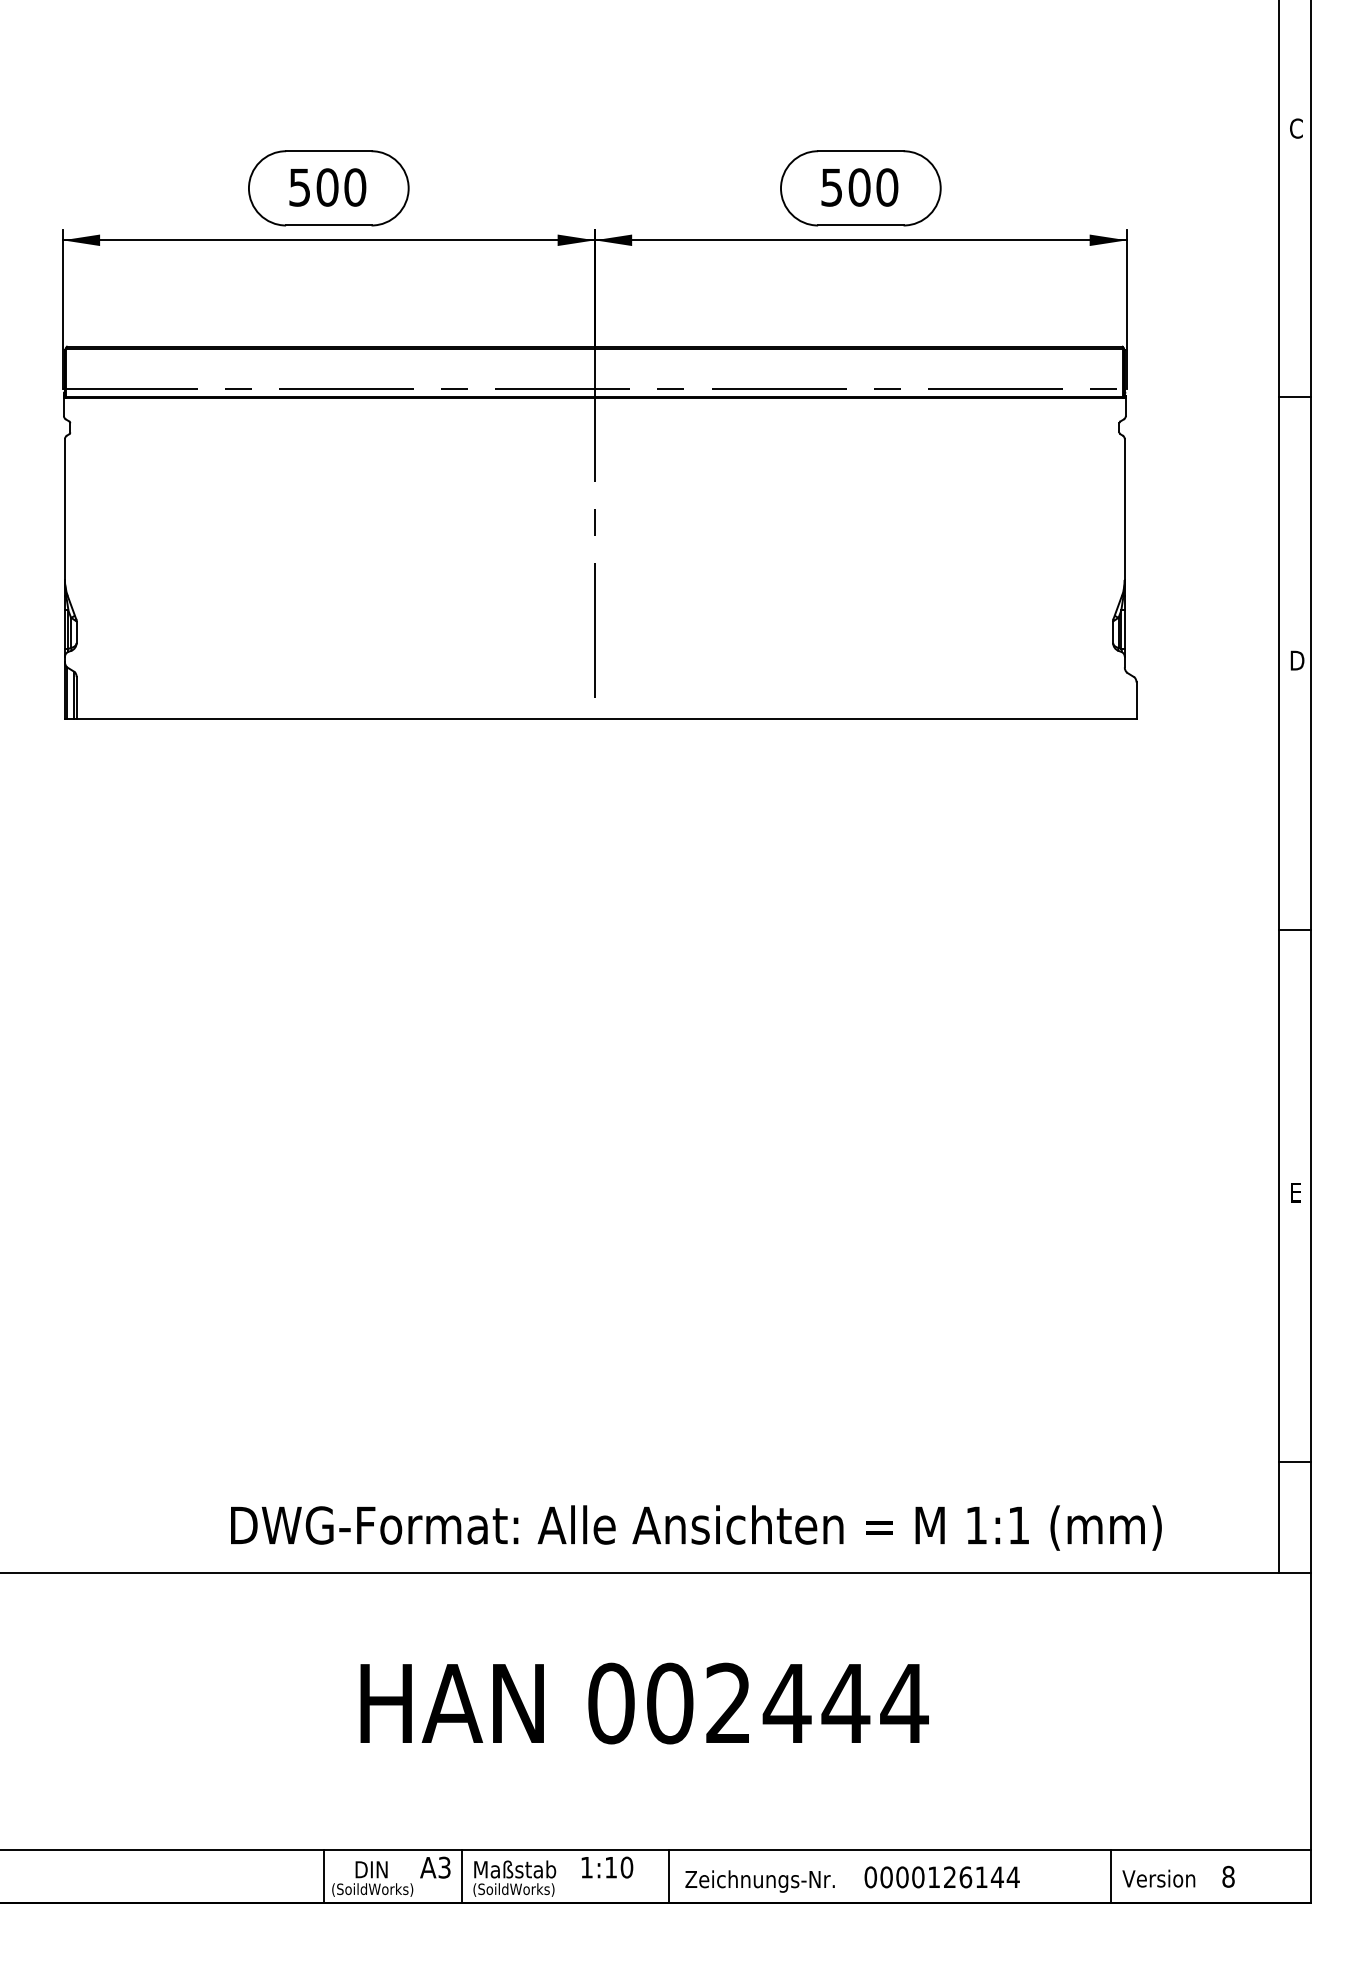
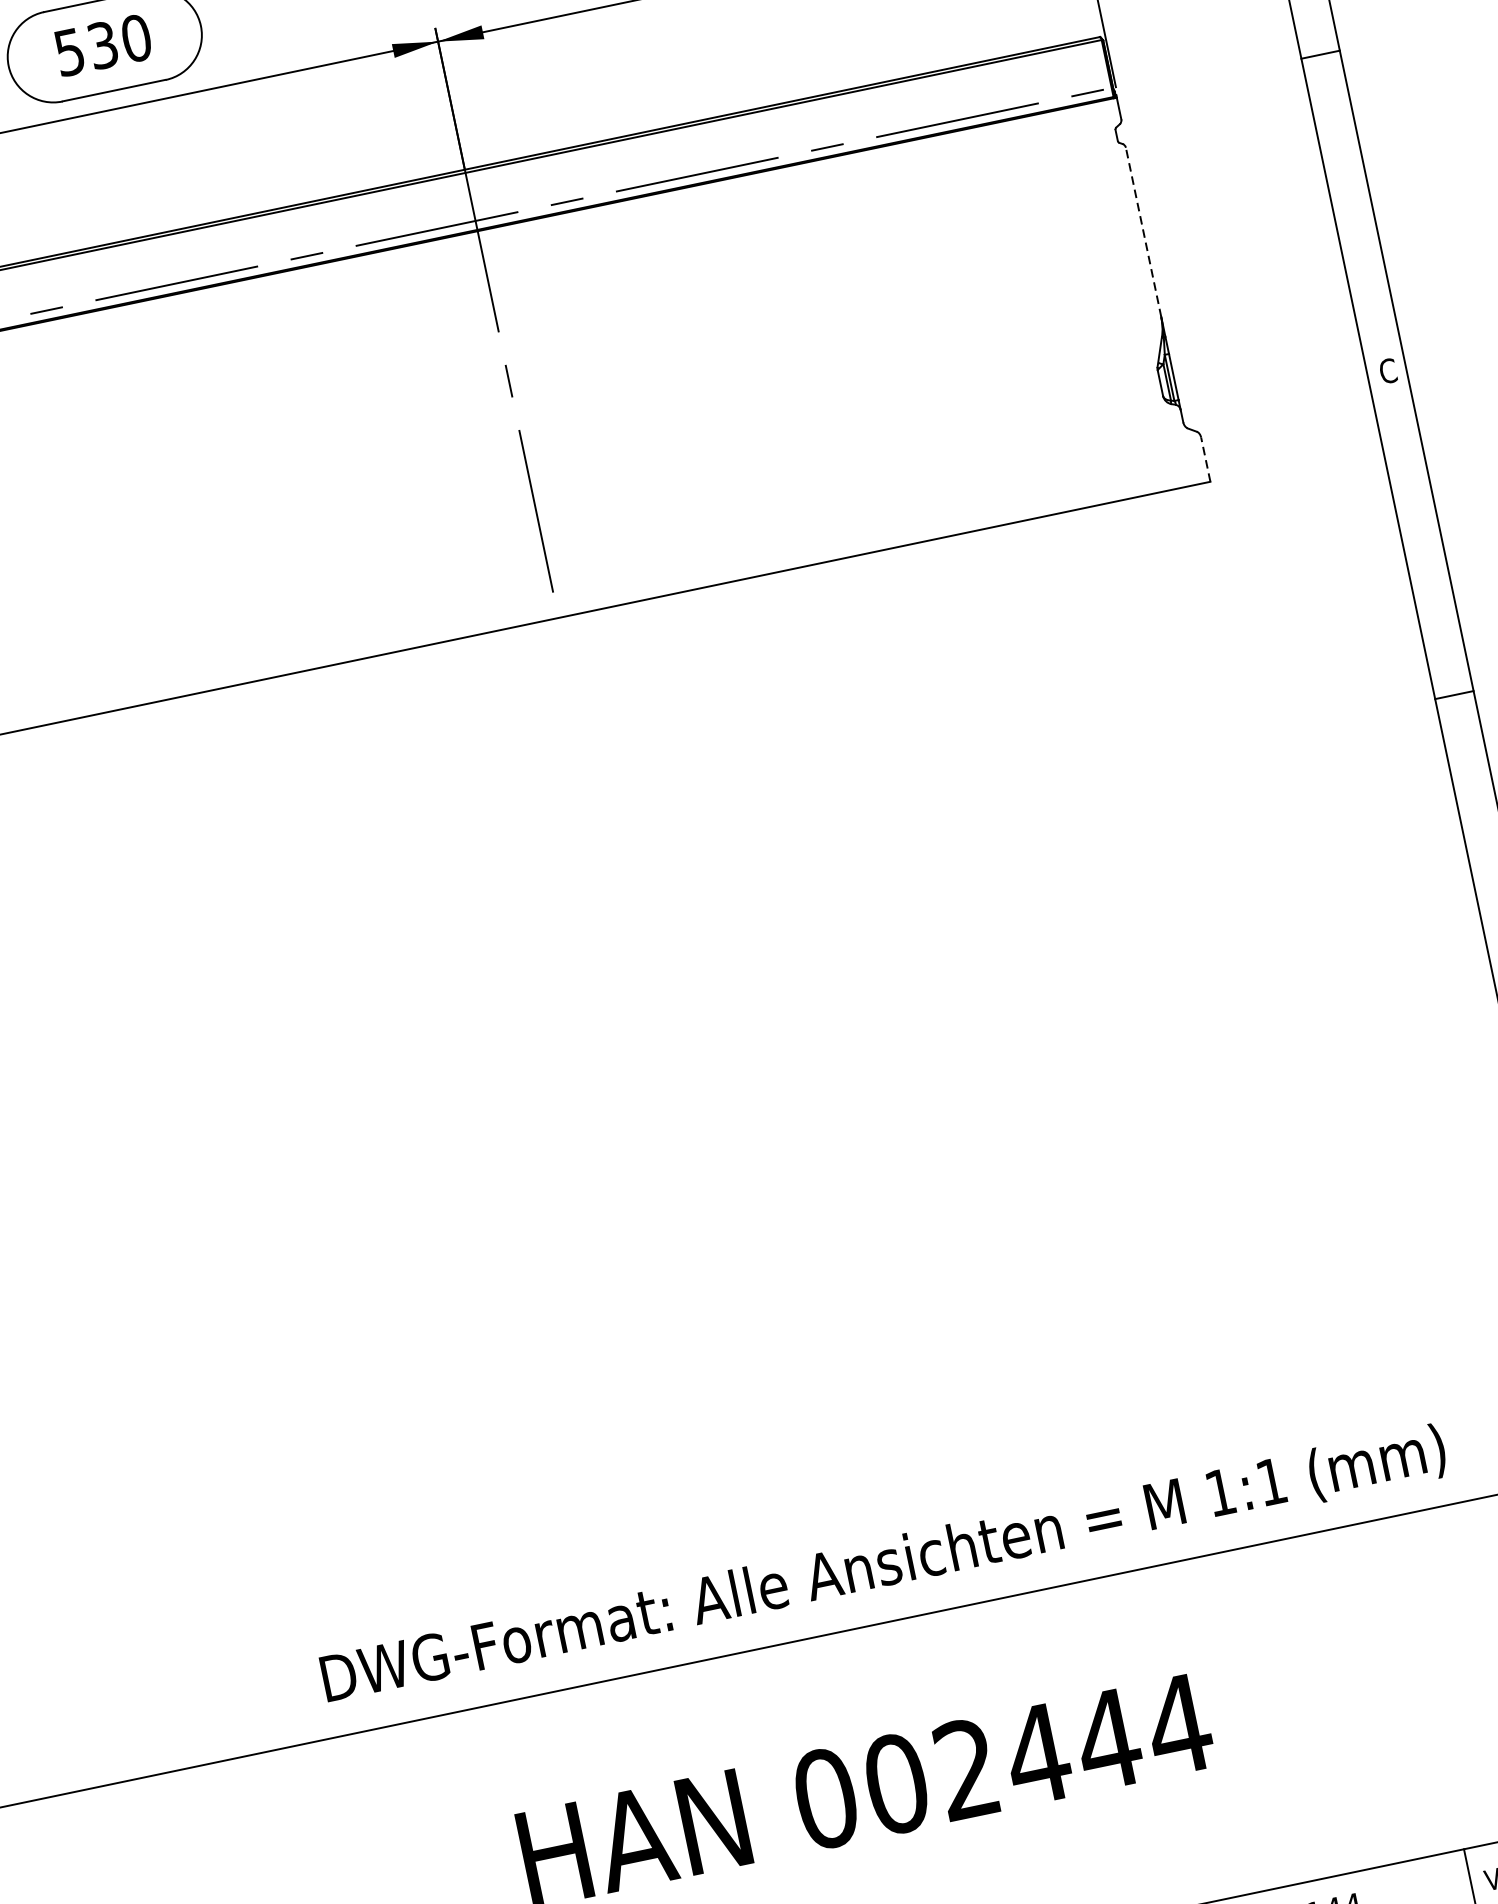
text: (327, 187) -> (103, 45), 500 -> 530
line: (1124, 509) -> (1143, 232), solid -> dashed
text: (1297, 660) -> (1389, 370), D -> C
line: (1136, 700) -> (1205, 459), solid -> dashed

